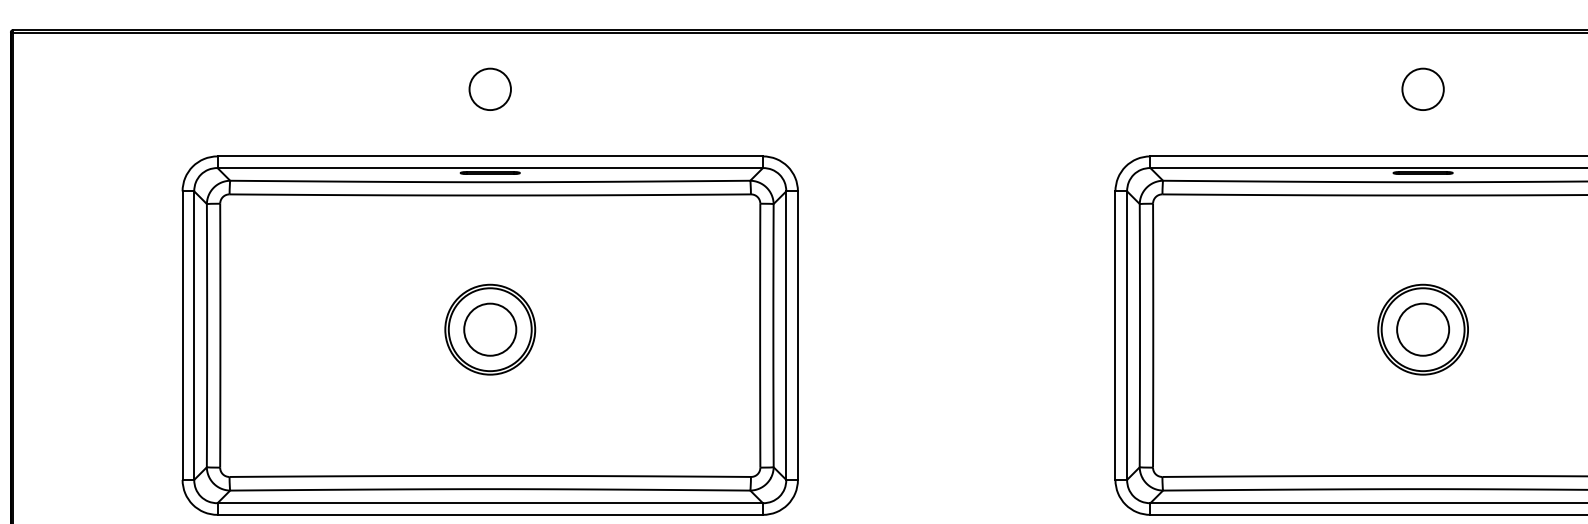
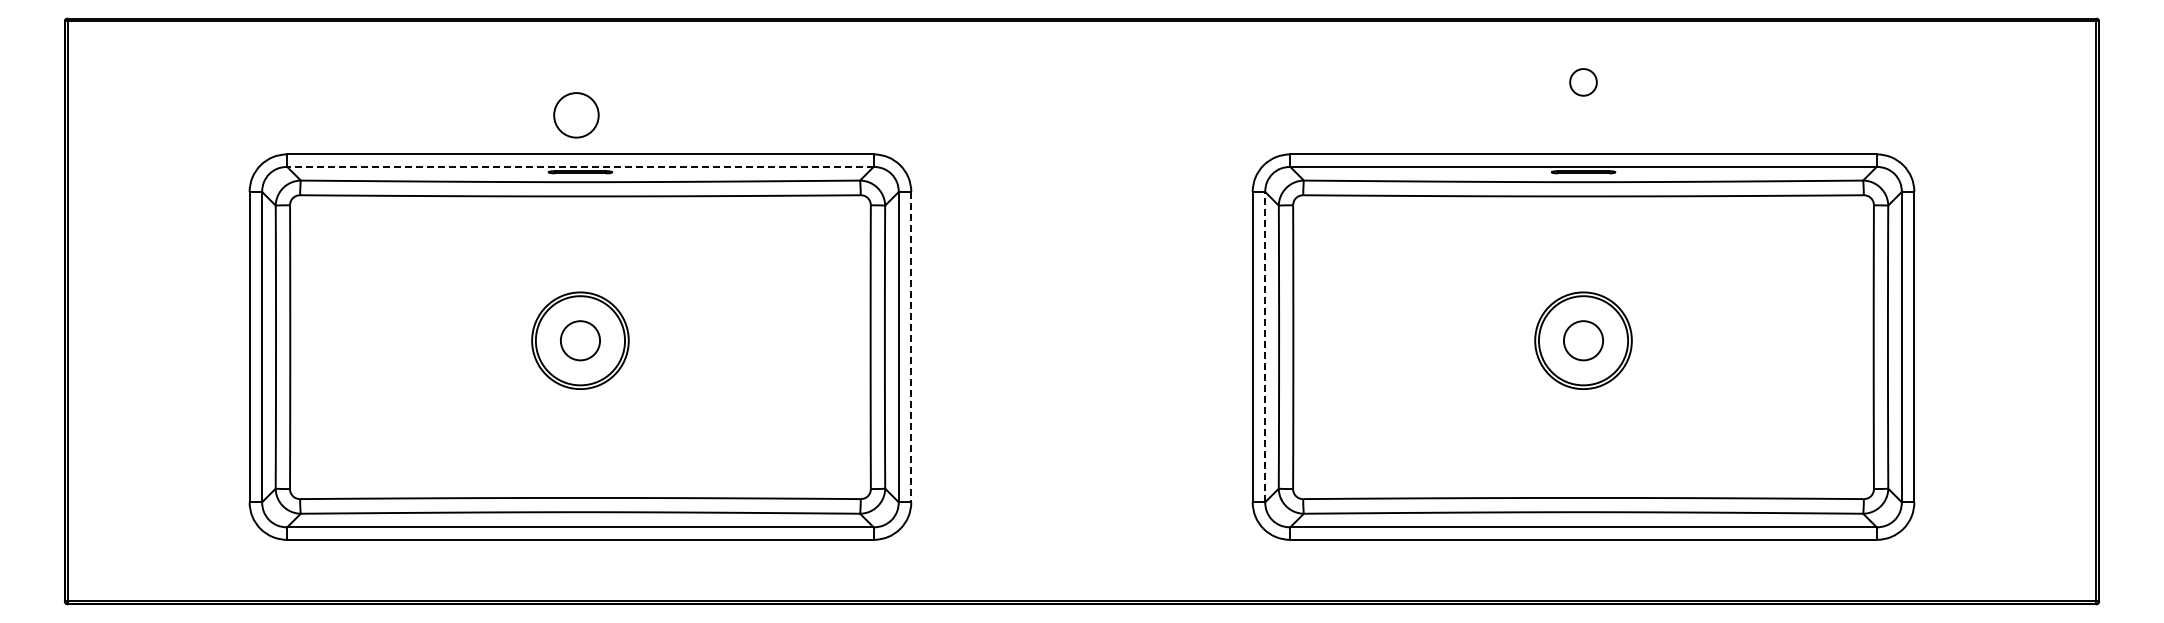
circle: (490, 89) -> (576, 115), moved
circle: (1423, 89) -> (1583, 82), size x0.6
line: (489, 167) -> (579, 166), solid -> dashed
circle: (490, 329) -> (580, 340), size x0.7
circle: (1423, 329) -> (1583, 340), size x0.7
line: (798, 335) -> (911, 347), solid -> dashed
line: (1127, 335) -> (1265, 346), solid -> dashed

